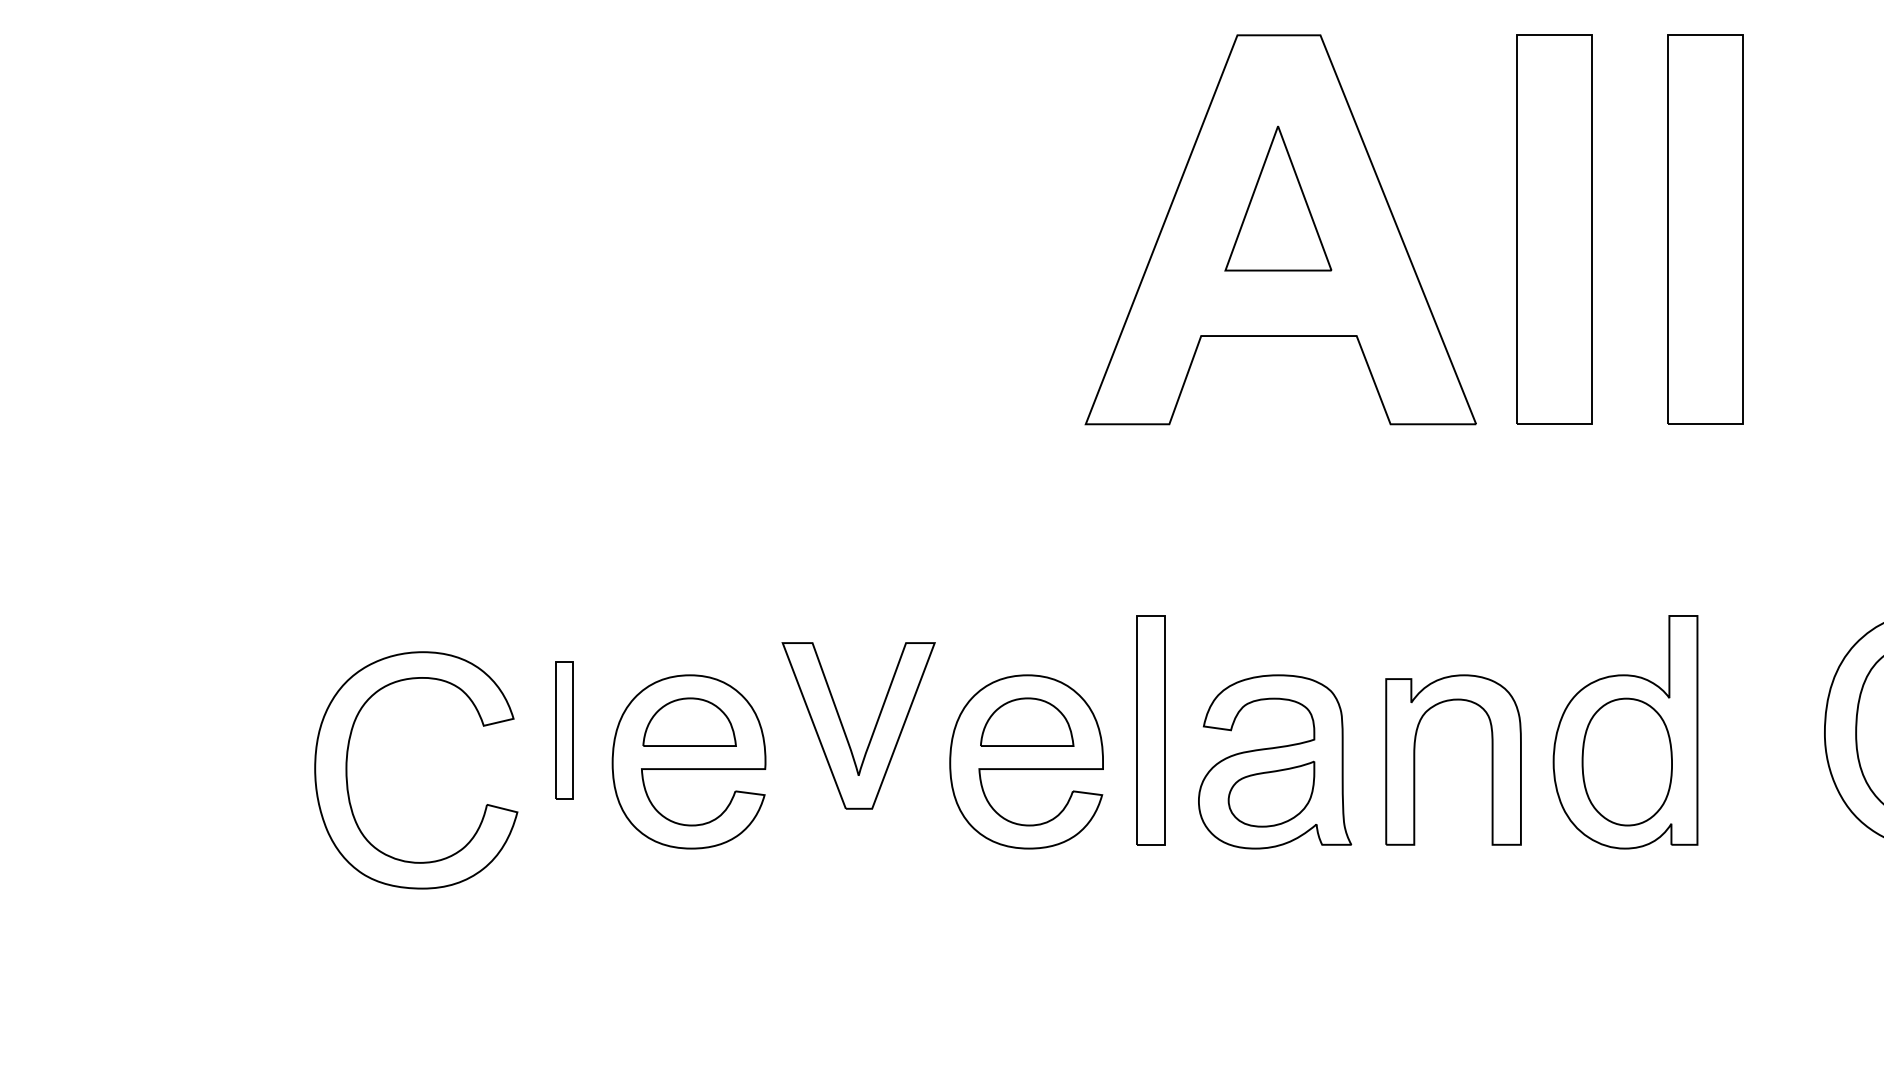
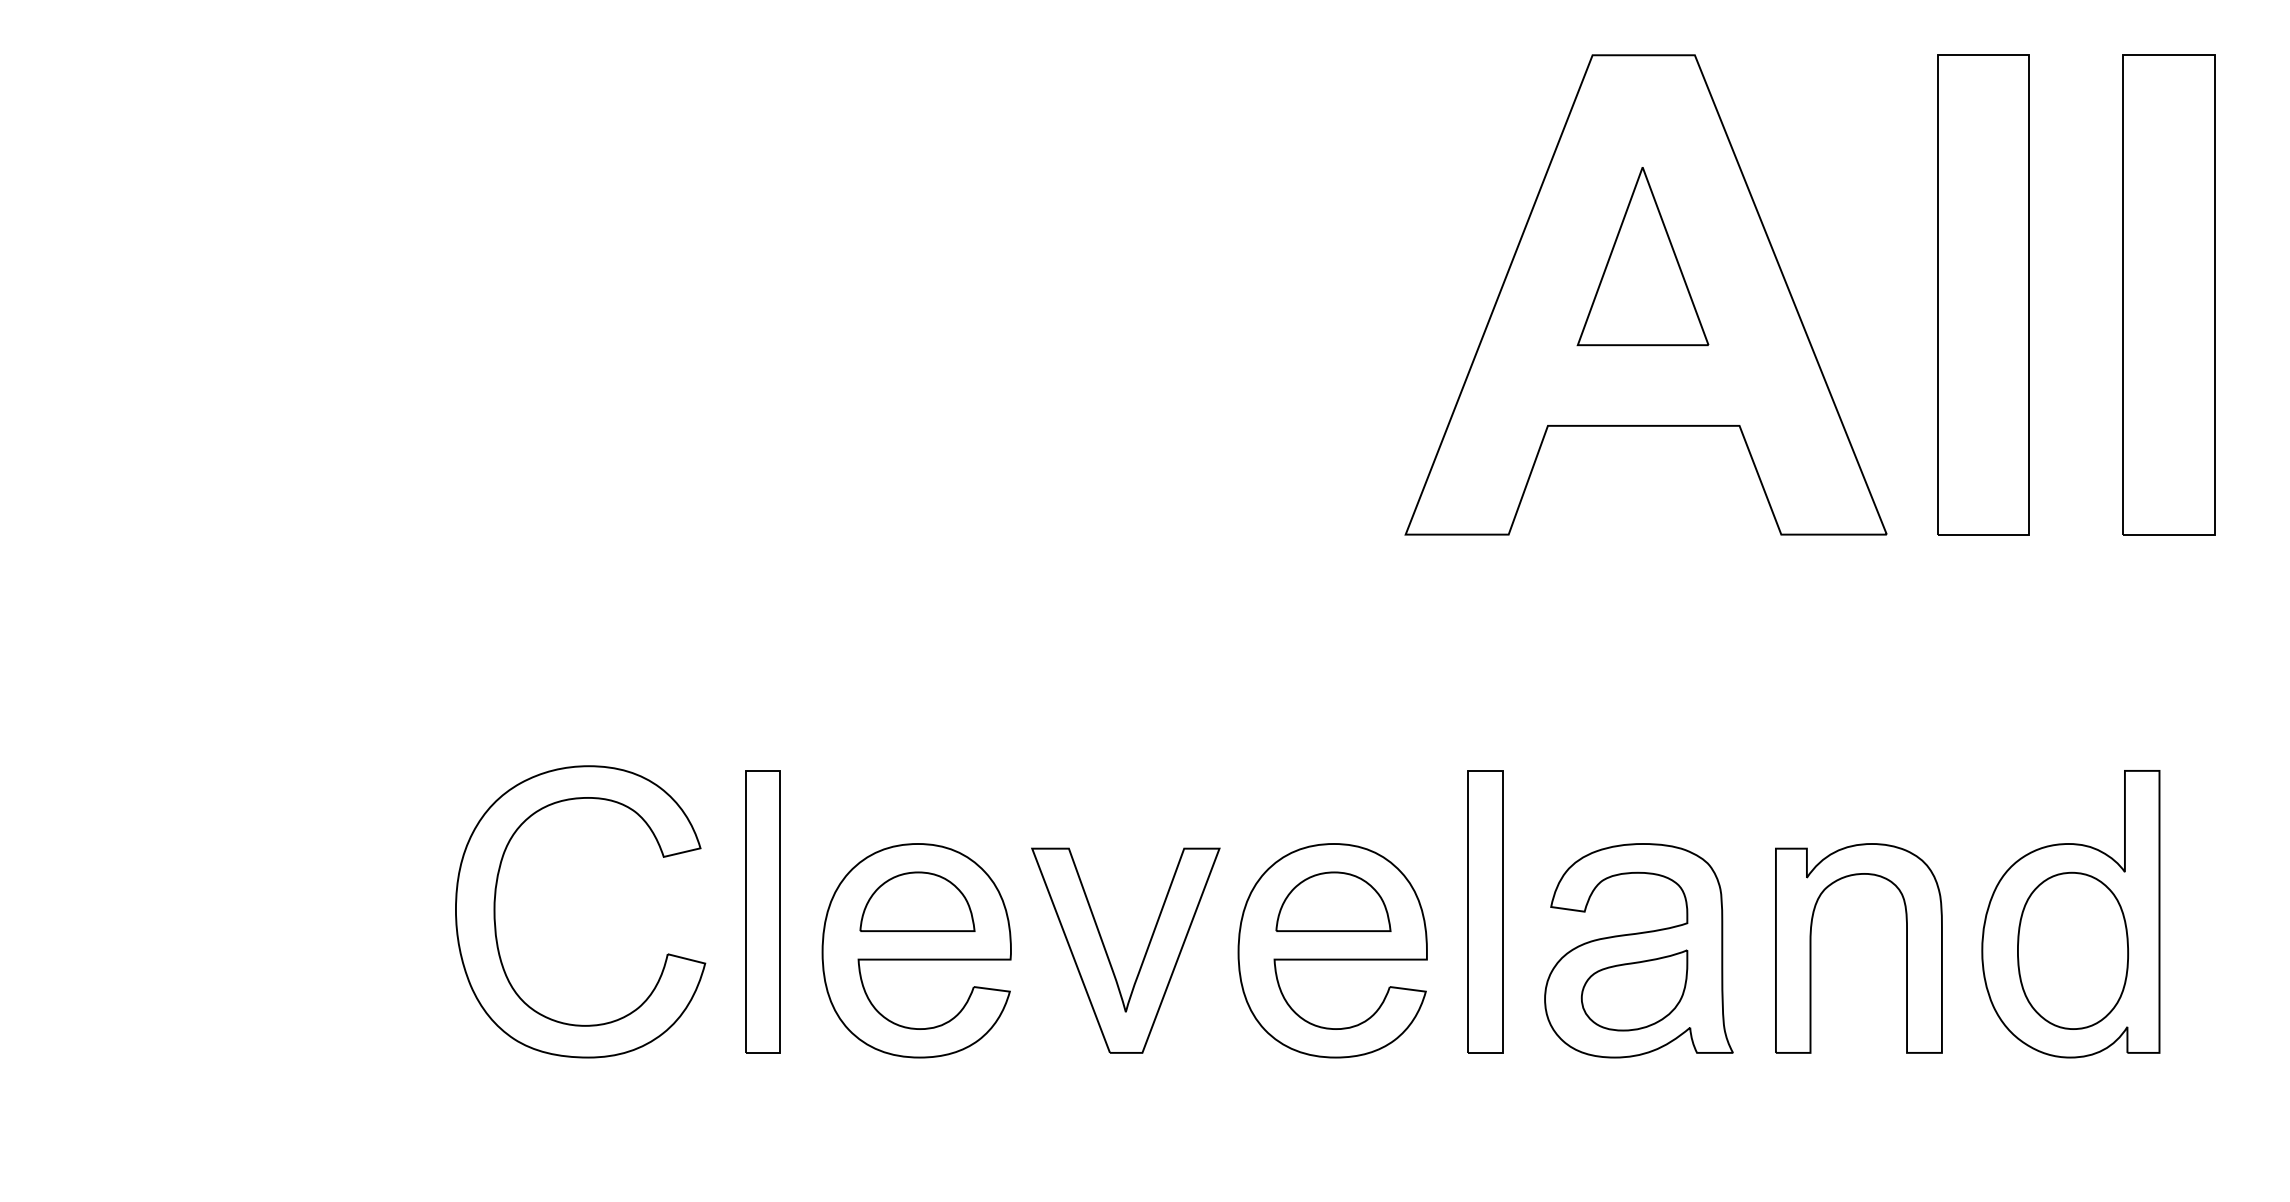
part: (844, 728) -> (1108, 953), moved
part: (563, 730) -> (762, 912), size x1.67
part: (347, 770) -> (495, 912), moved

